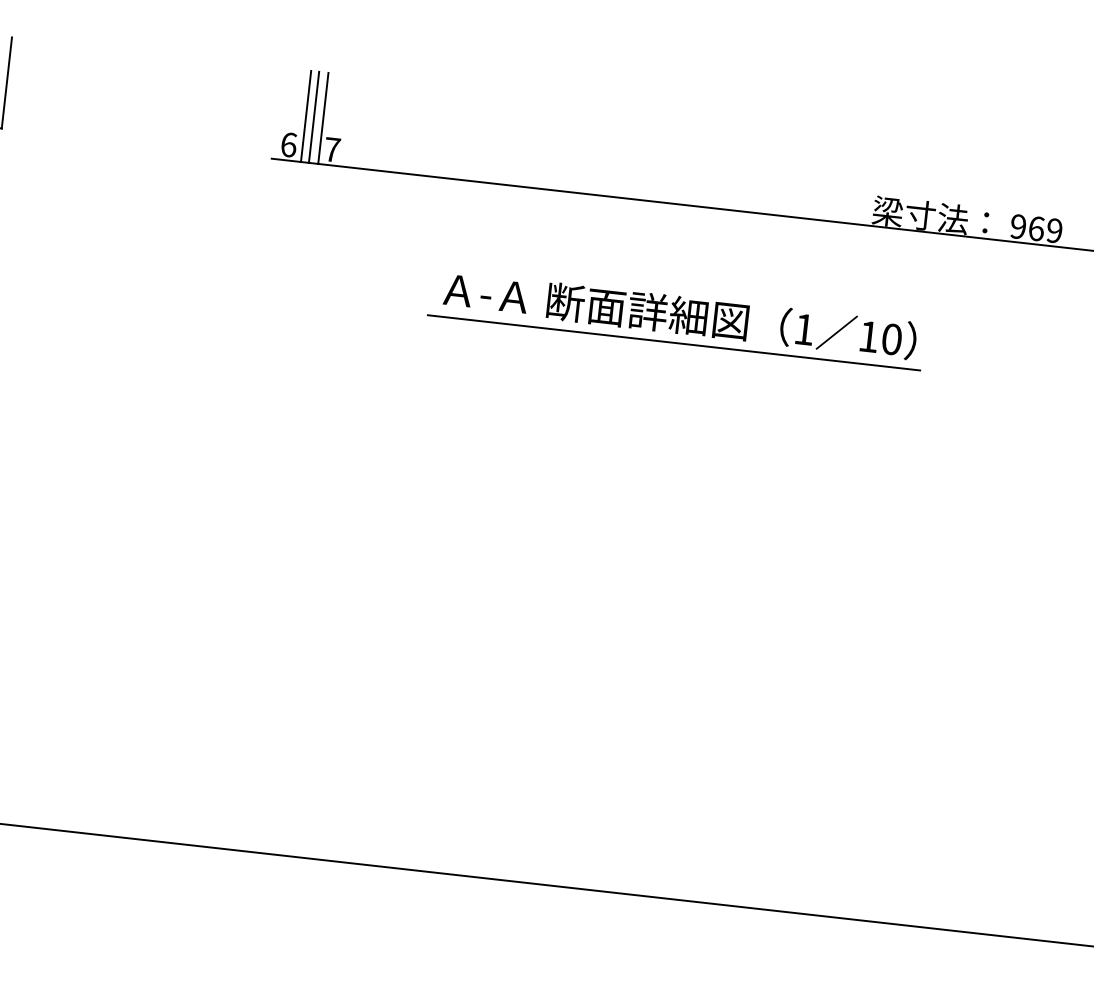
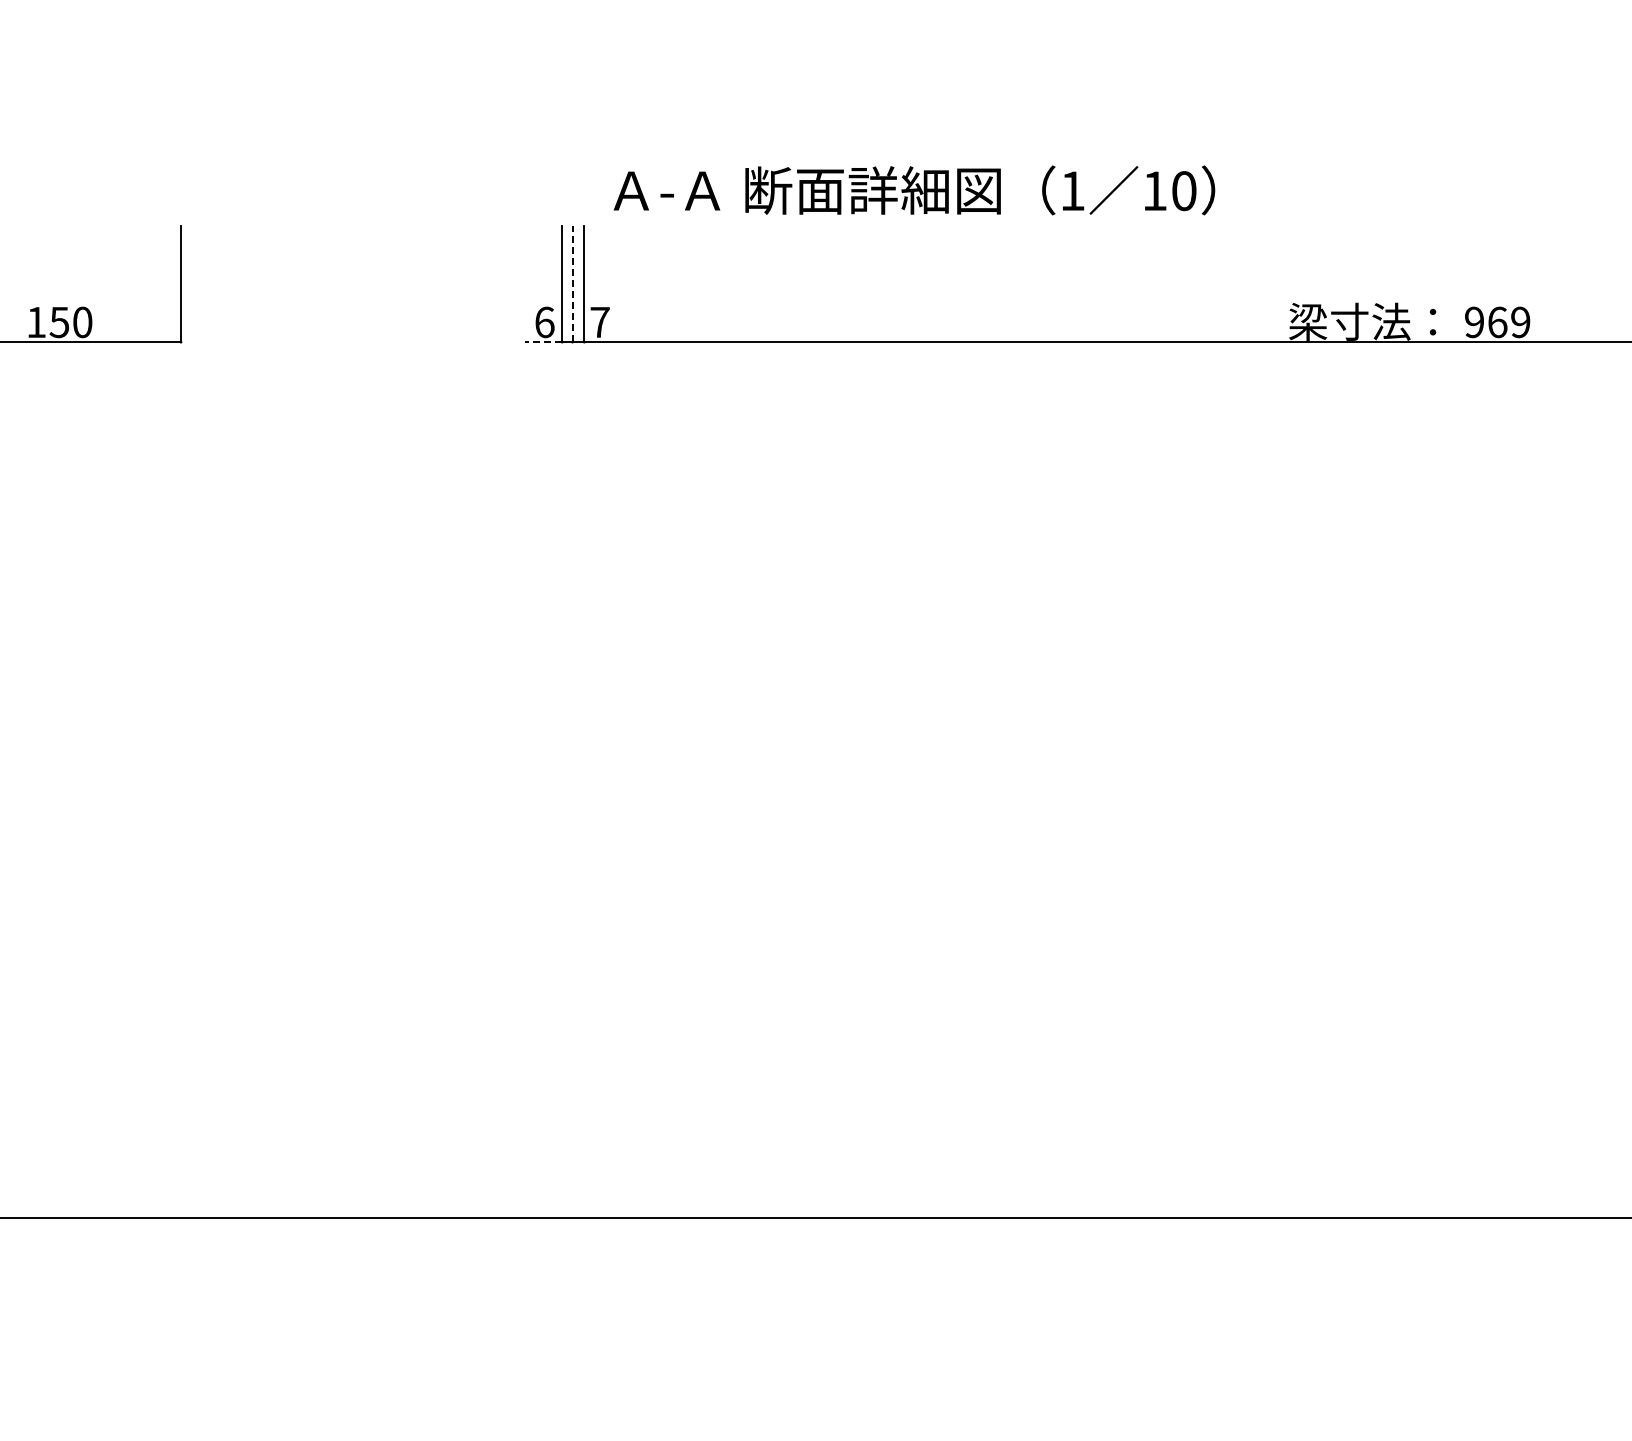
line: (314, 116) -> (572, 283), solid -> dashed
line: (286, 160) -> (543, 342), solid -> dashed
text: (680, 315) -> (914, 190), moved
line: (674, 343) -> (1057, 517), removed

